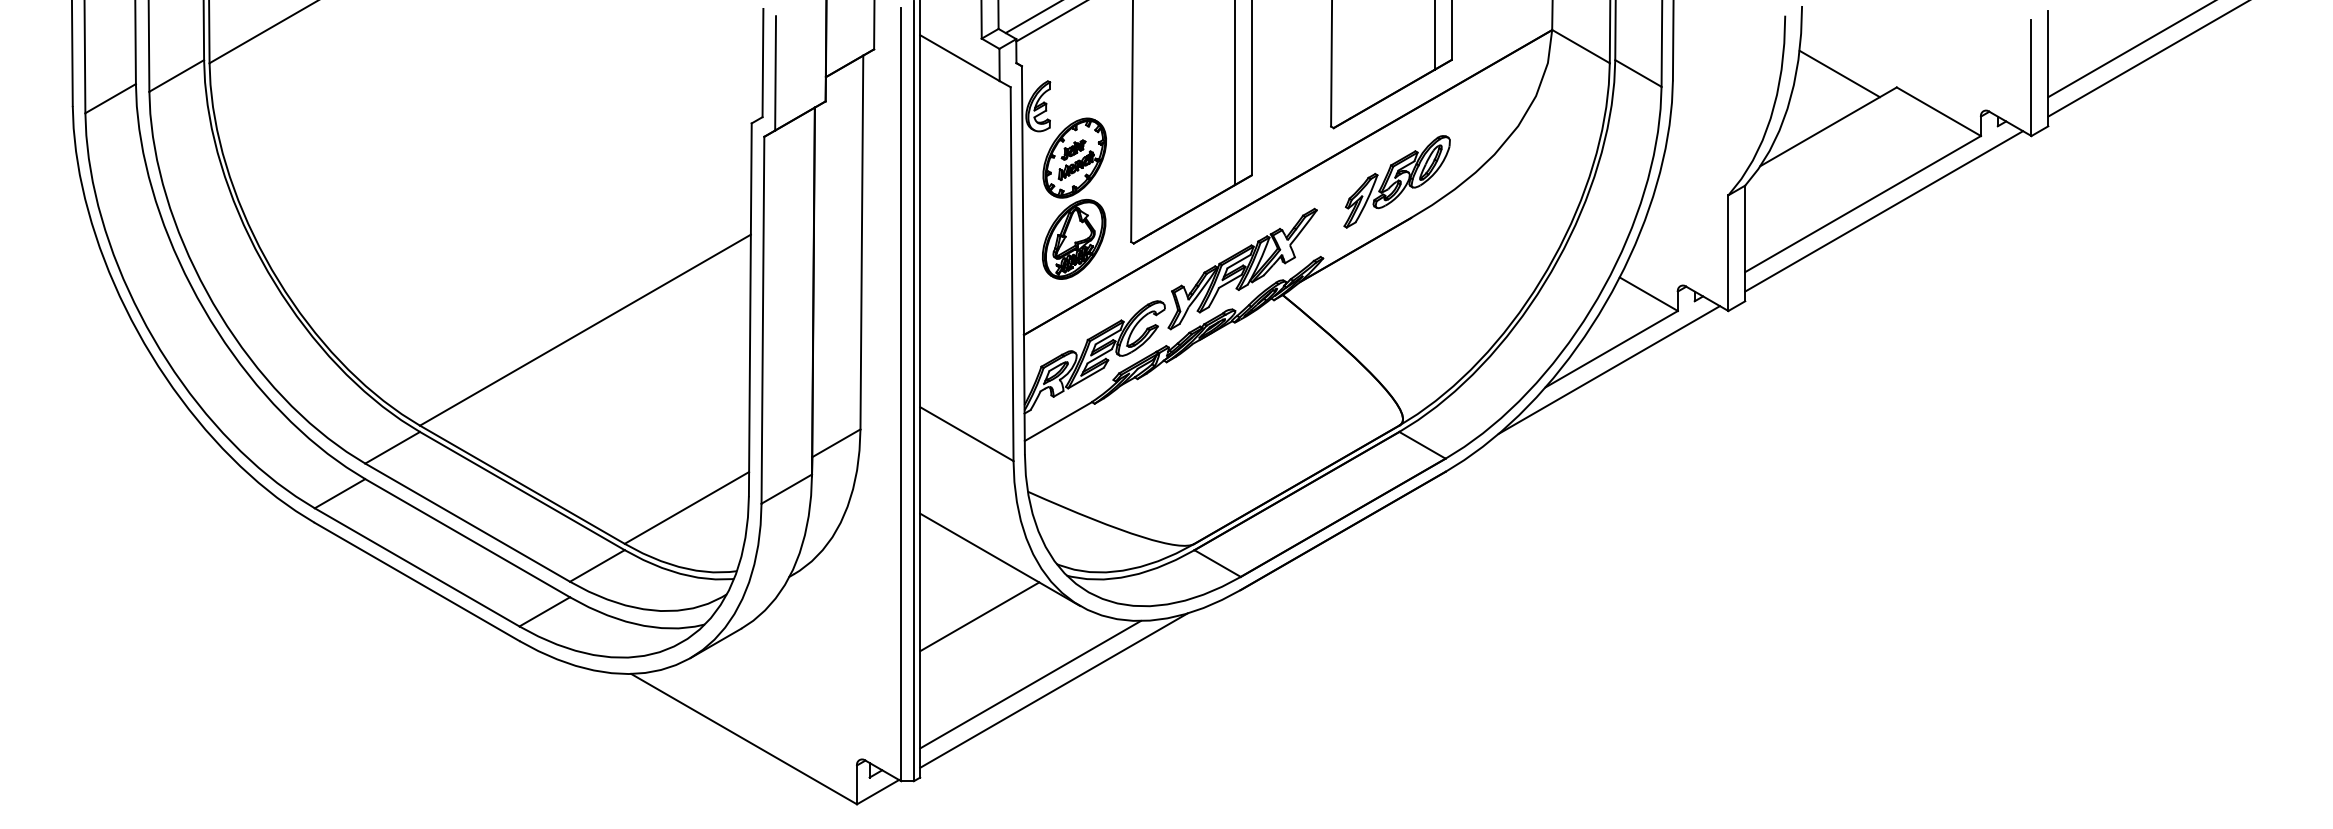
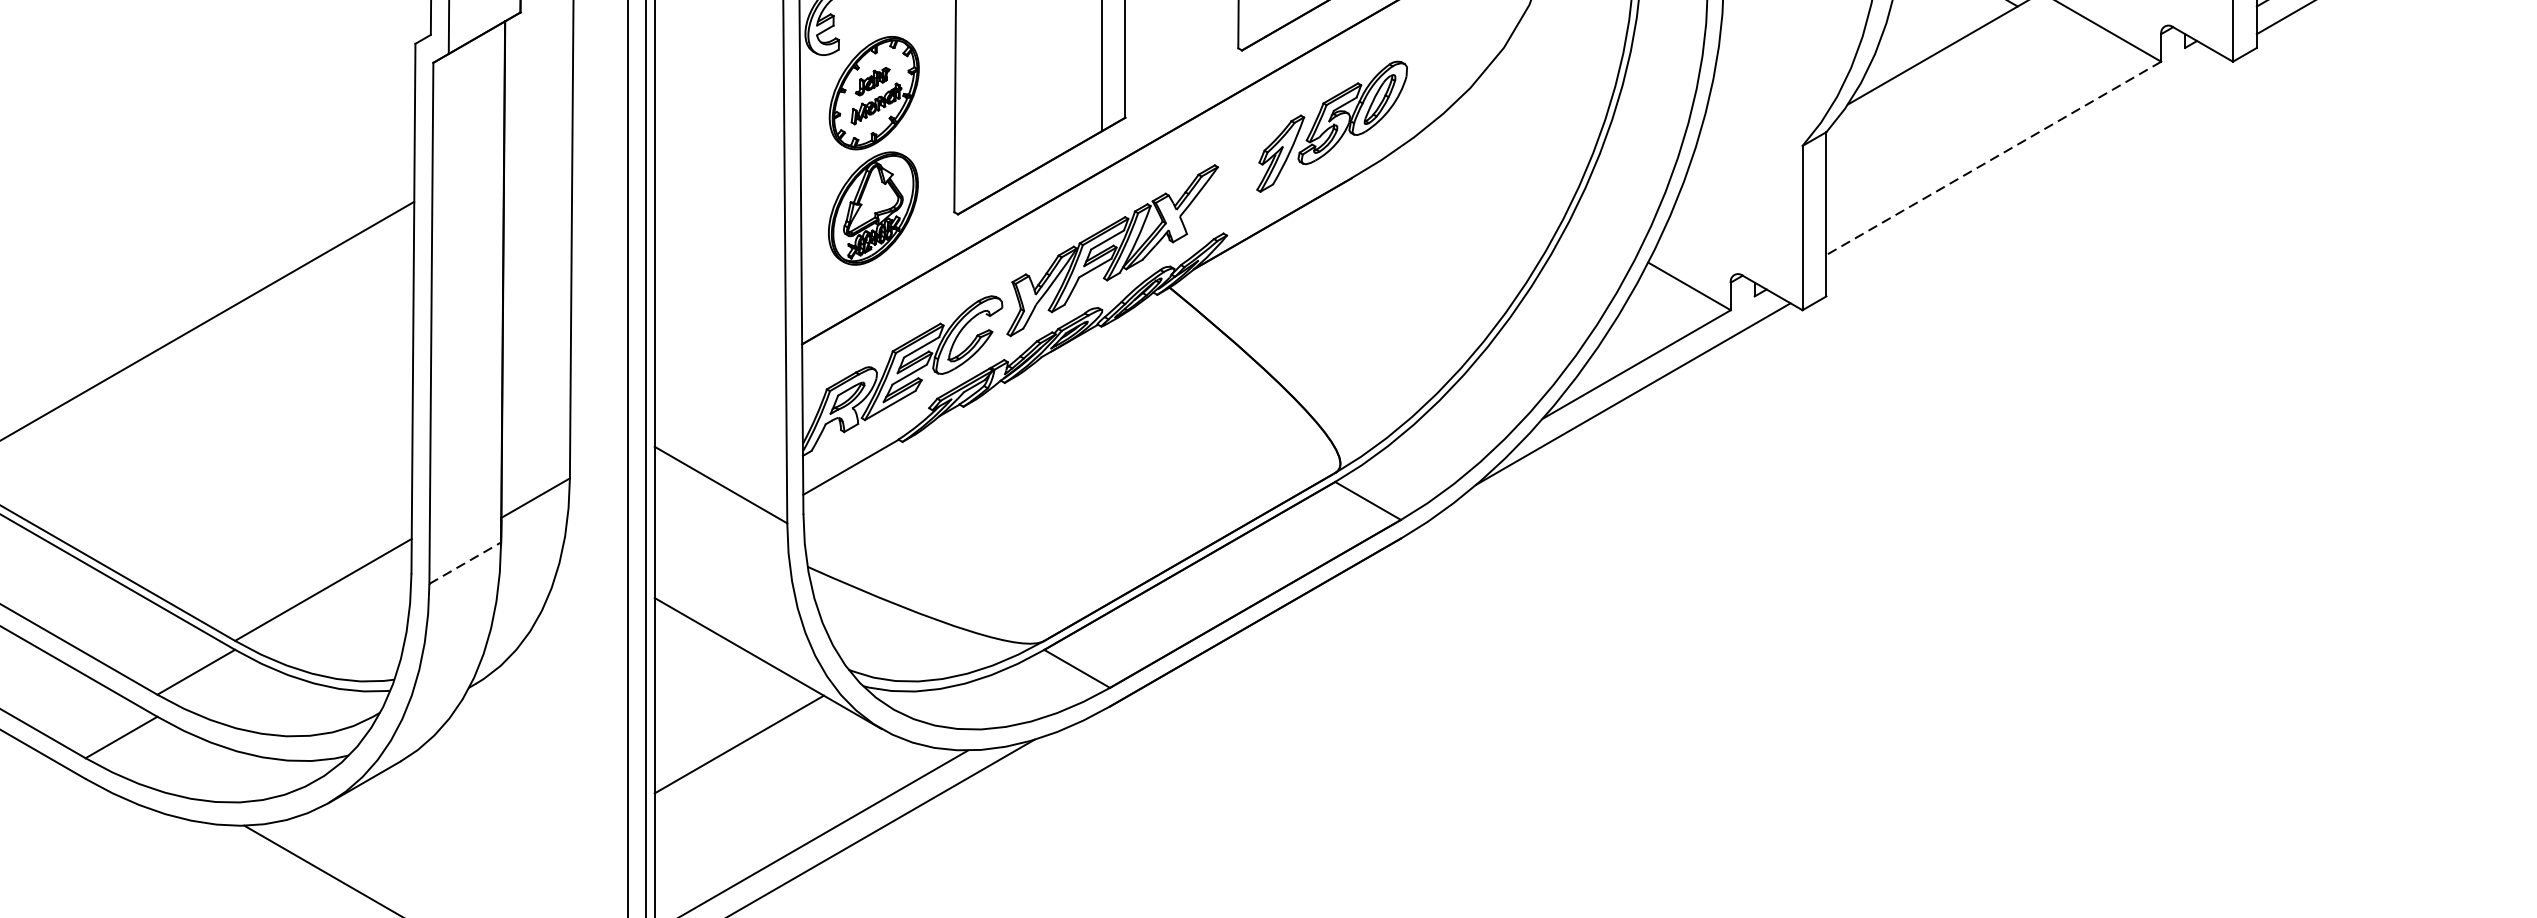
line: (1862, 204) -> (1992, 158), solid -> dashed
line: (1884, 211) -> (2024, 168), removed
line: (787, 488) -> (466, 562), solid -> dashed

